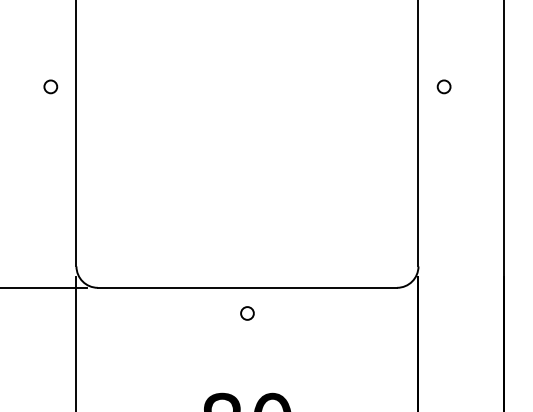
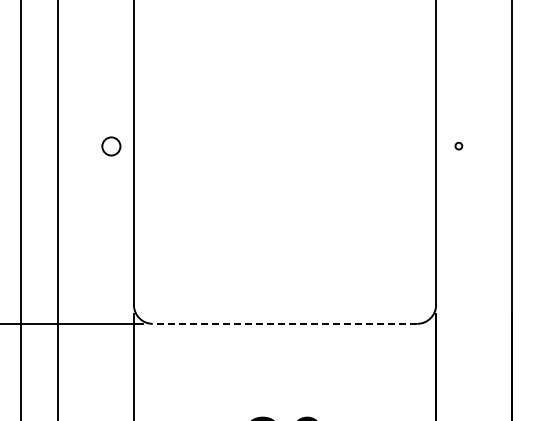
circle: (49, 86) -> (110, 145), size x1.6
circle: (443, 86) -> (458, 145), size x0.6
line: (246, 287) -> (284, 323), solid -> dashed
circle: (246, 313) -> (284, 346), removed

